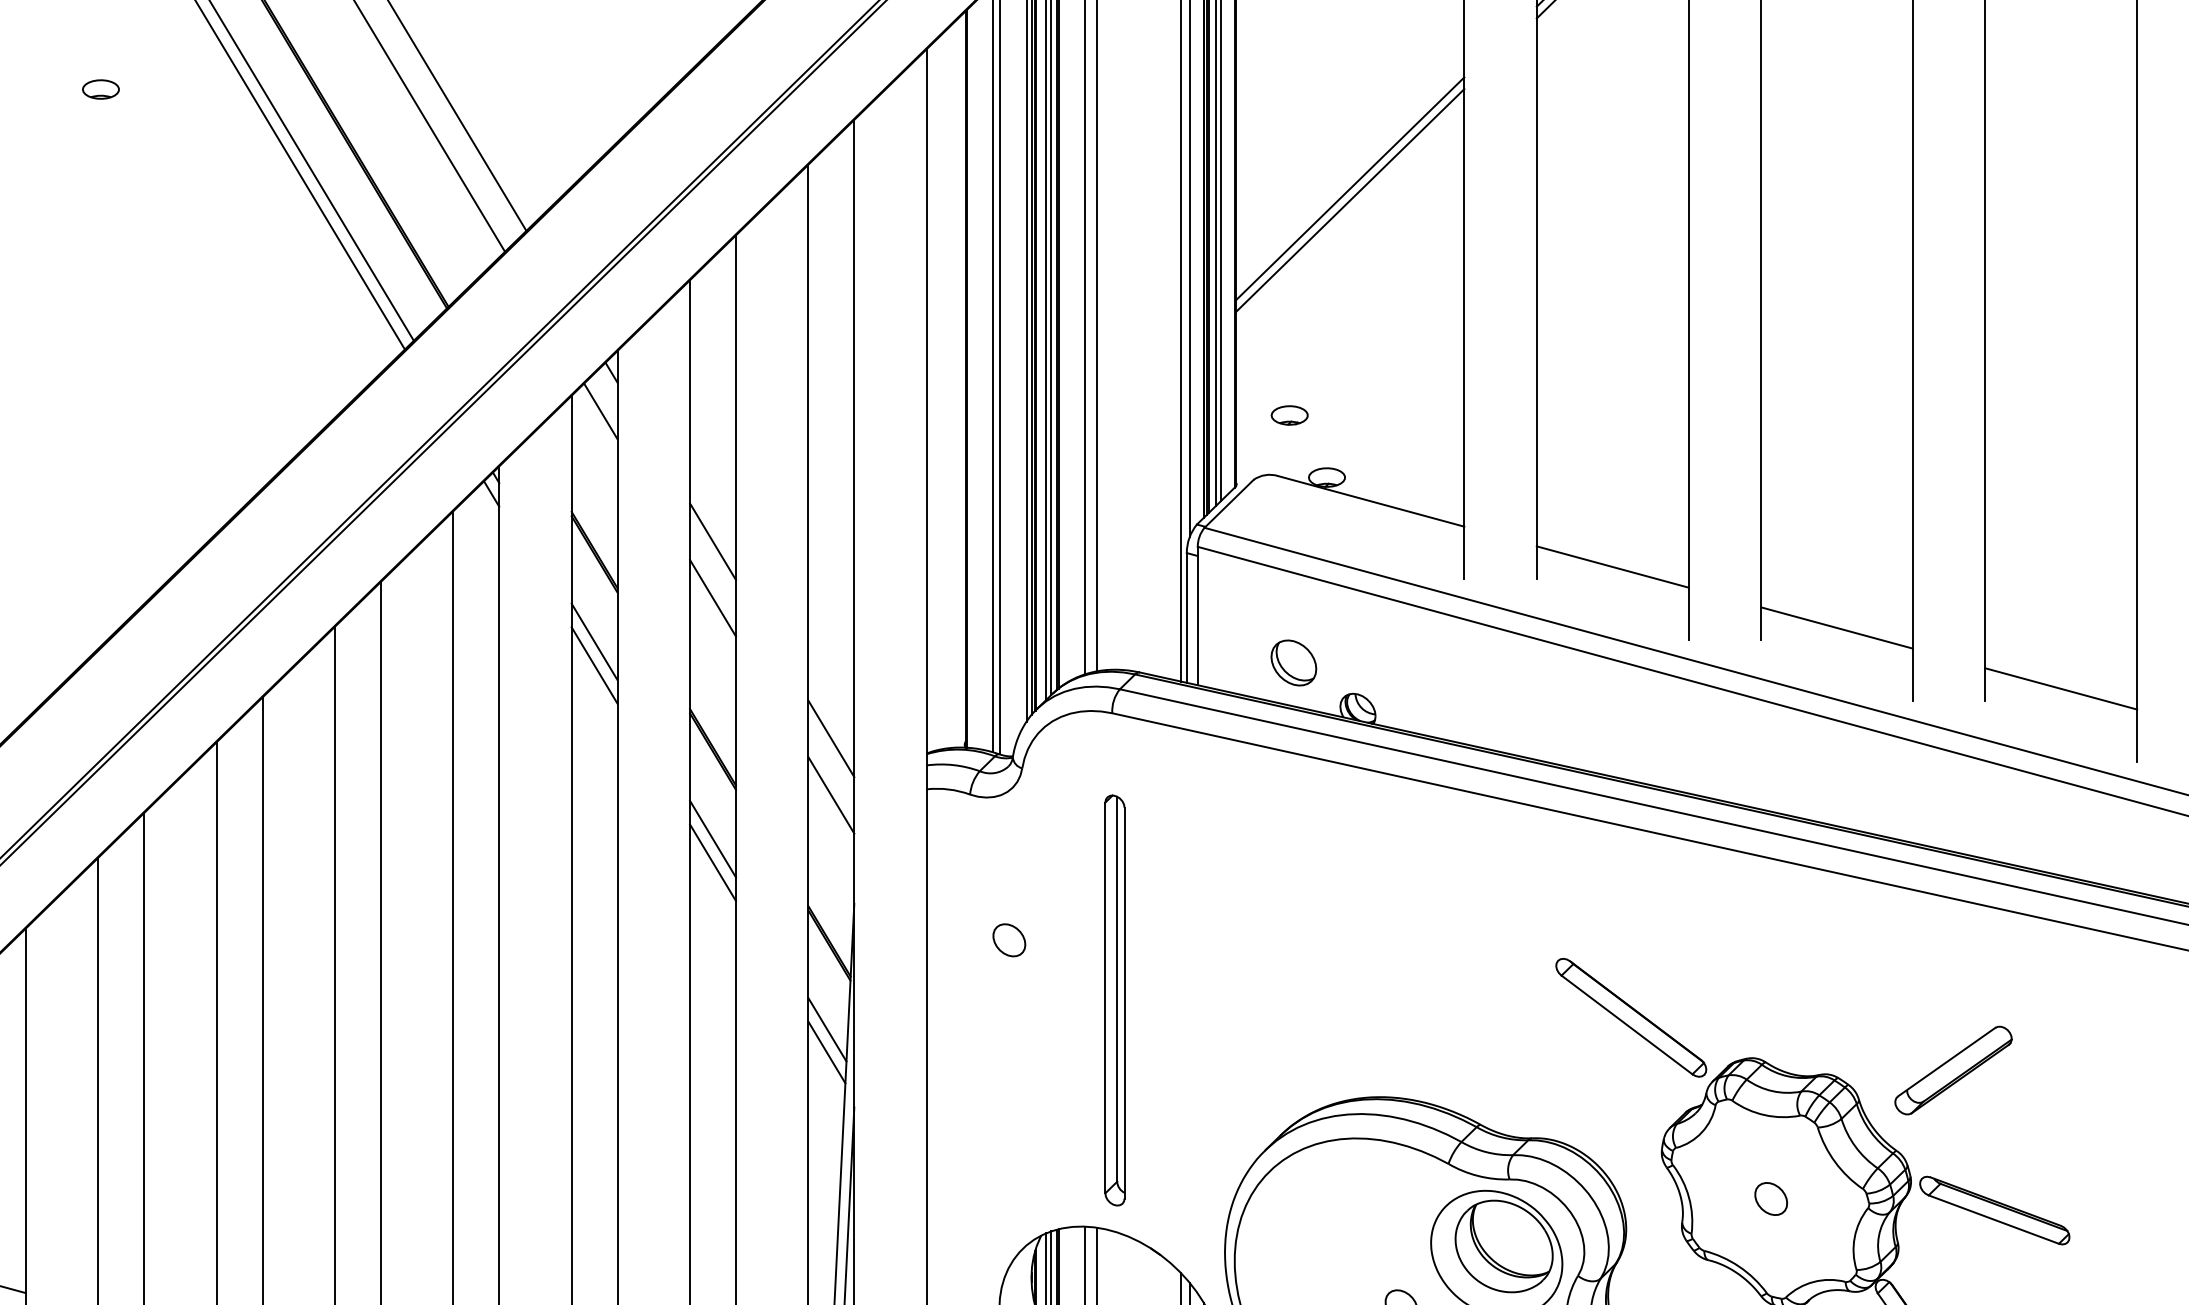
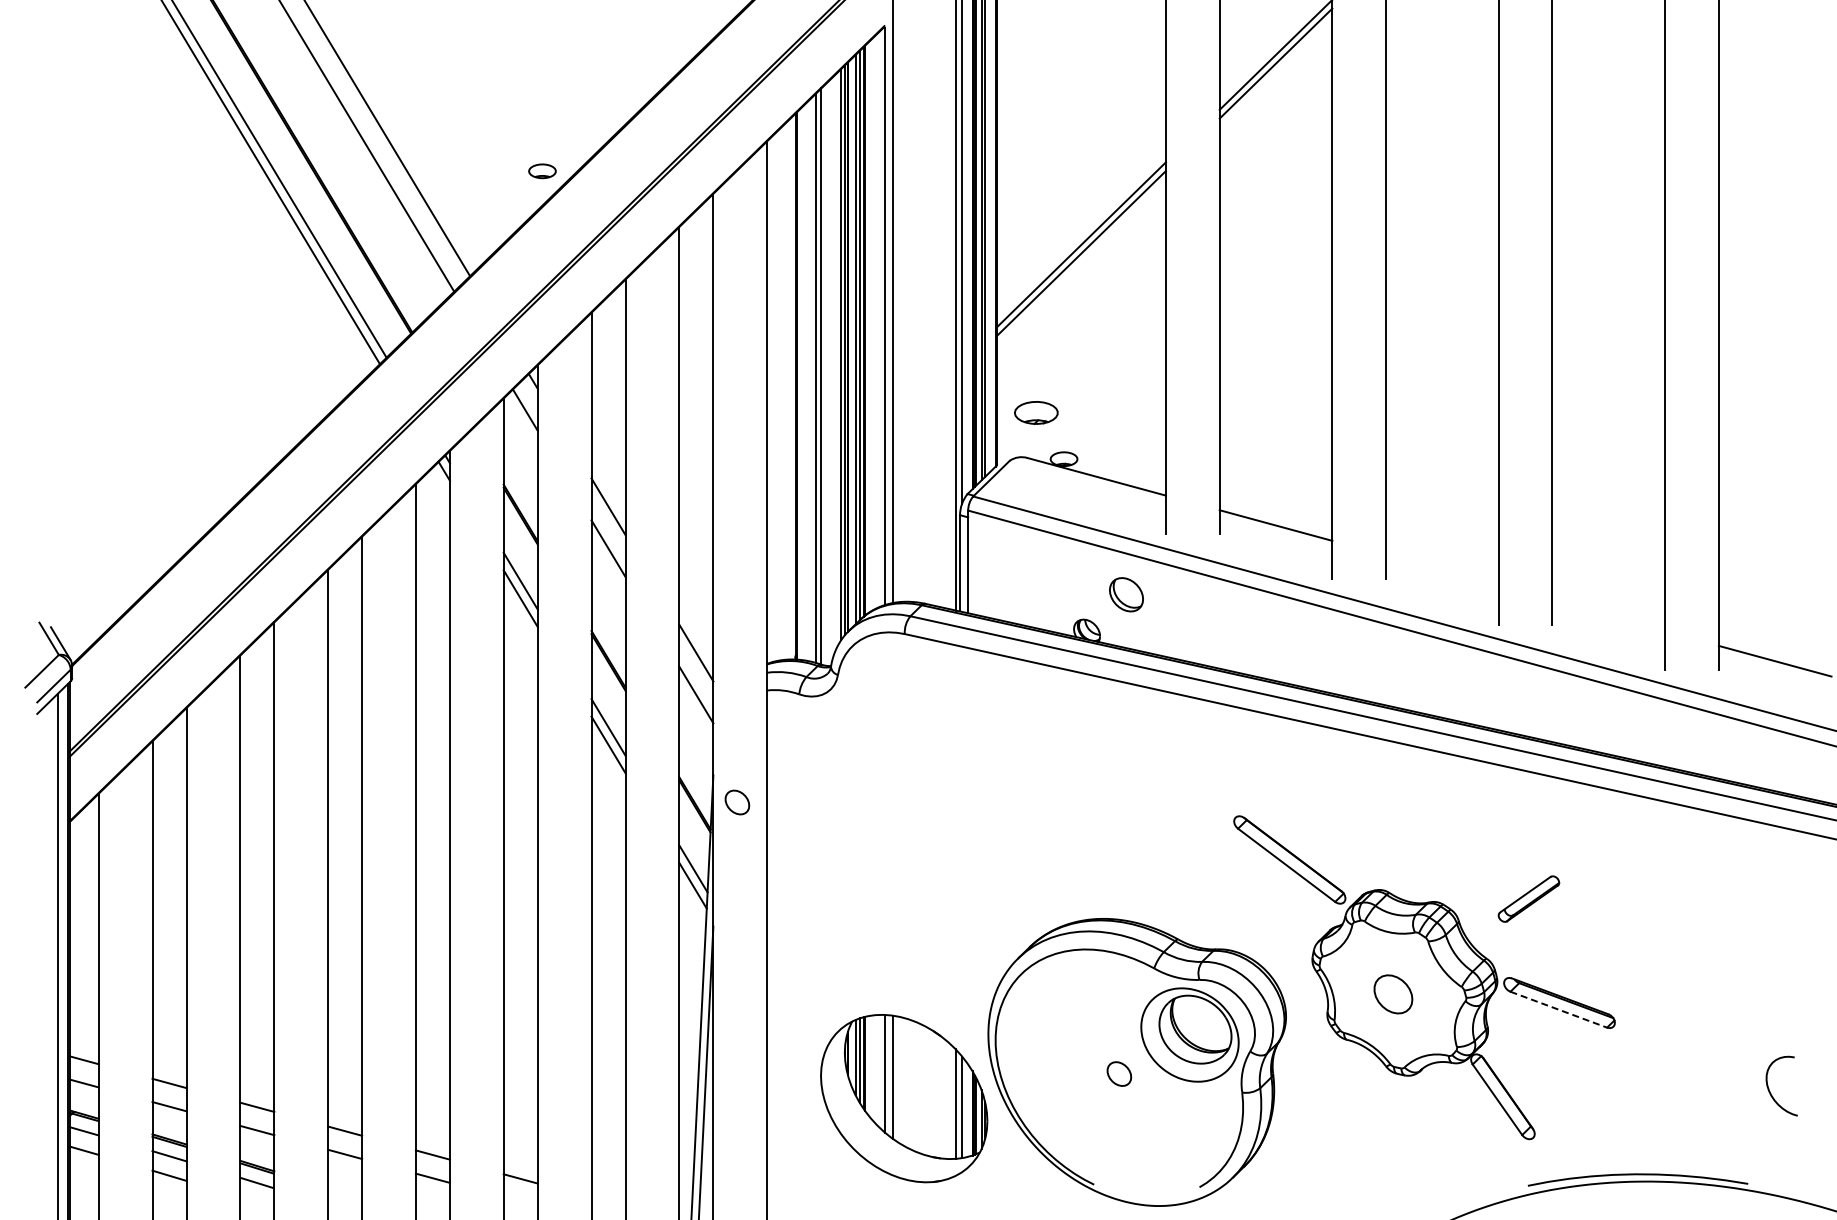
part: (100, 89) -> (542, 171), moved
part: (1289, 415) -> (1036, 413), size x1.6
line: (1837, 627) -> (1442, 570), removed
part: (1293, 662) -> (1126, 594), moved
line: (2060, 688) -> (1608, 615), removed
part: (1009, 940) -> (737, 802), moved
part: (1114, 1000) -> (906, 847), removed
part: (1953, 1069) -> (1528, 898), size x0.7
part: (1771, 1199) -> (1393, 994), size x1.6
line: (1993, 1219) -> (1558, 1009), solid -> dashed

